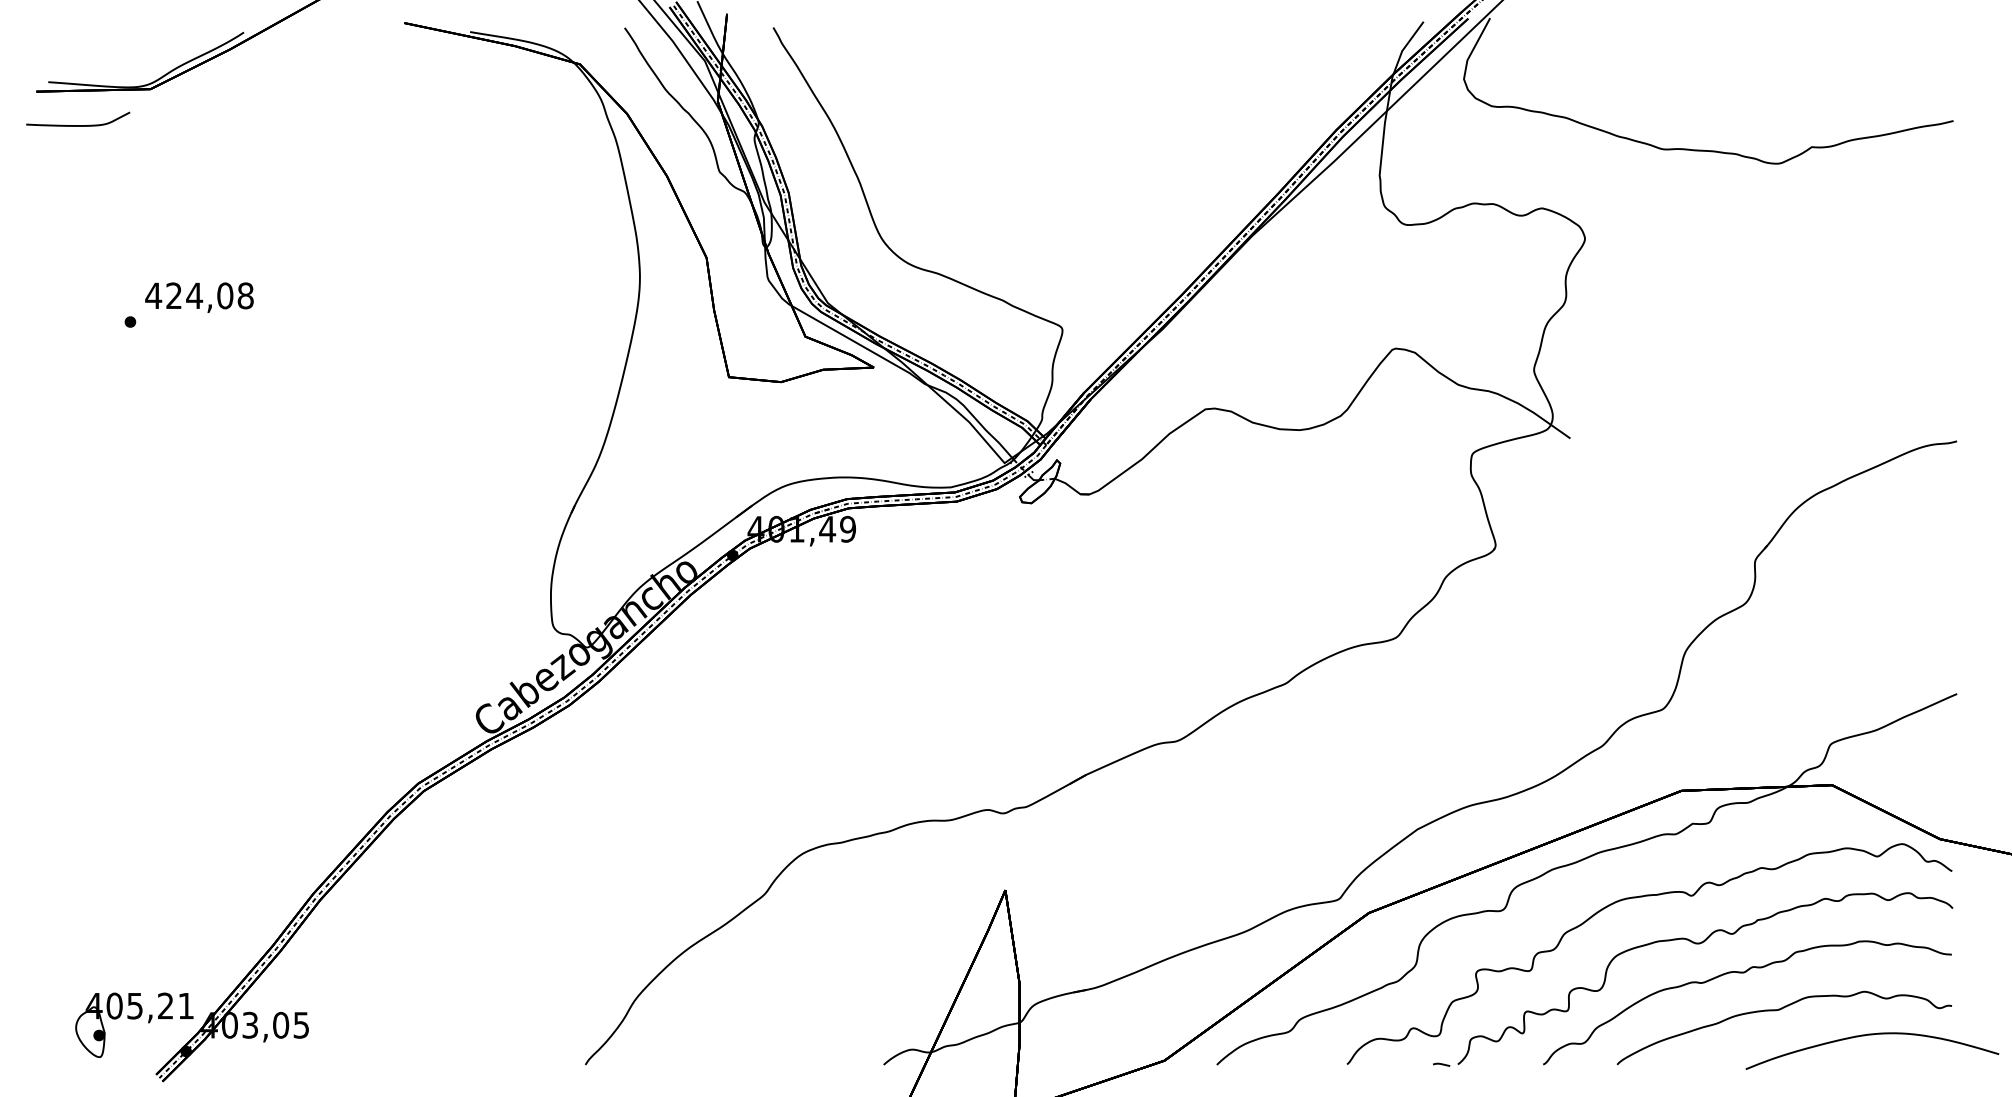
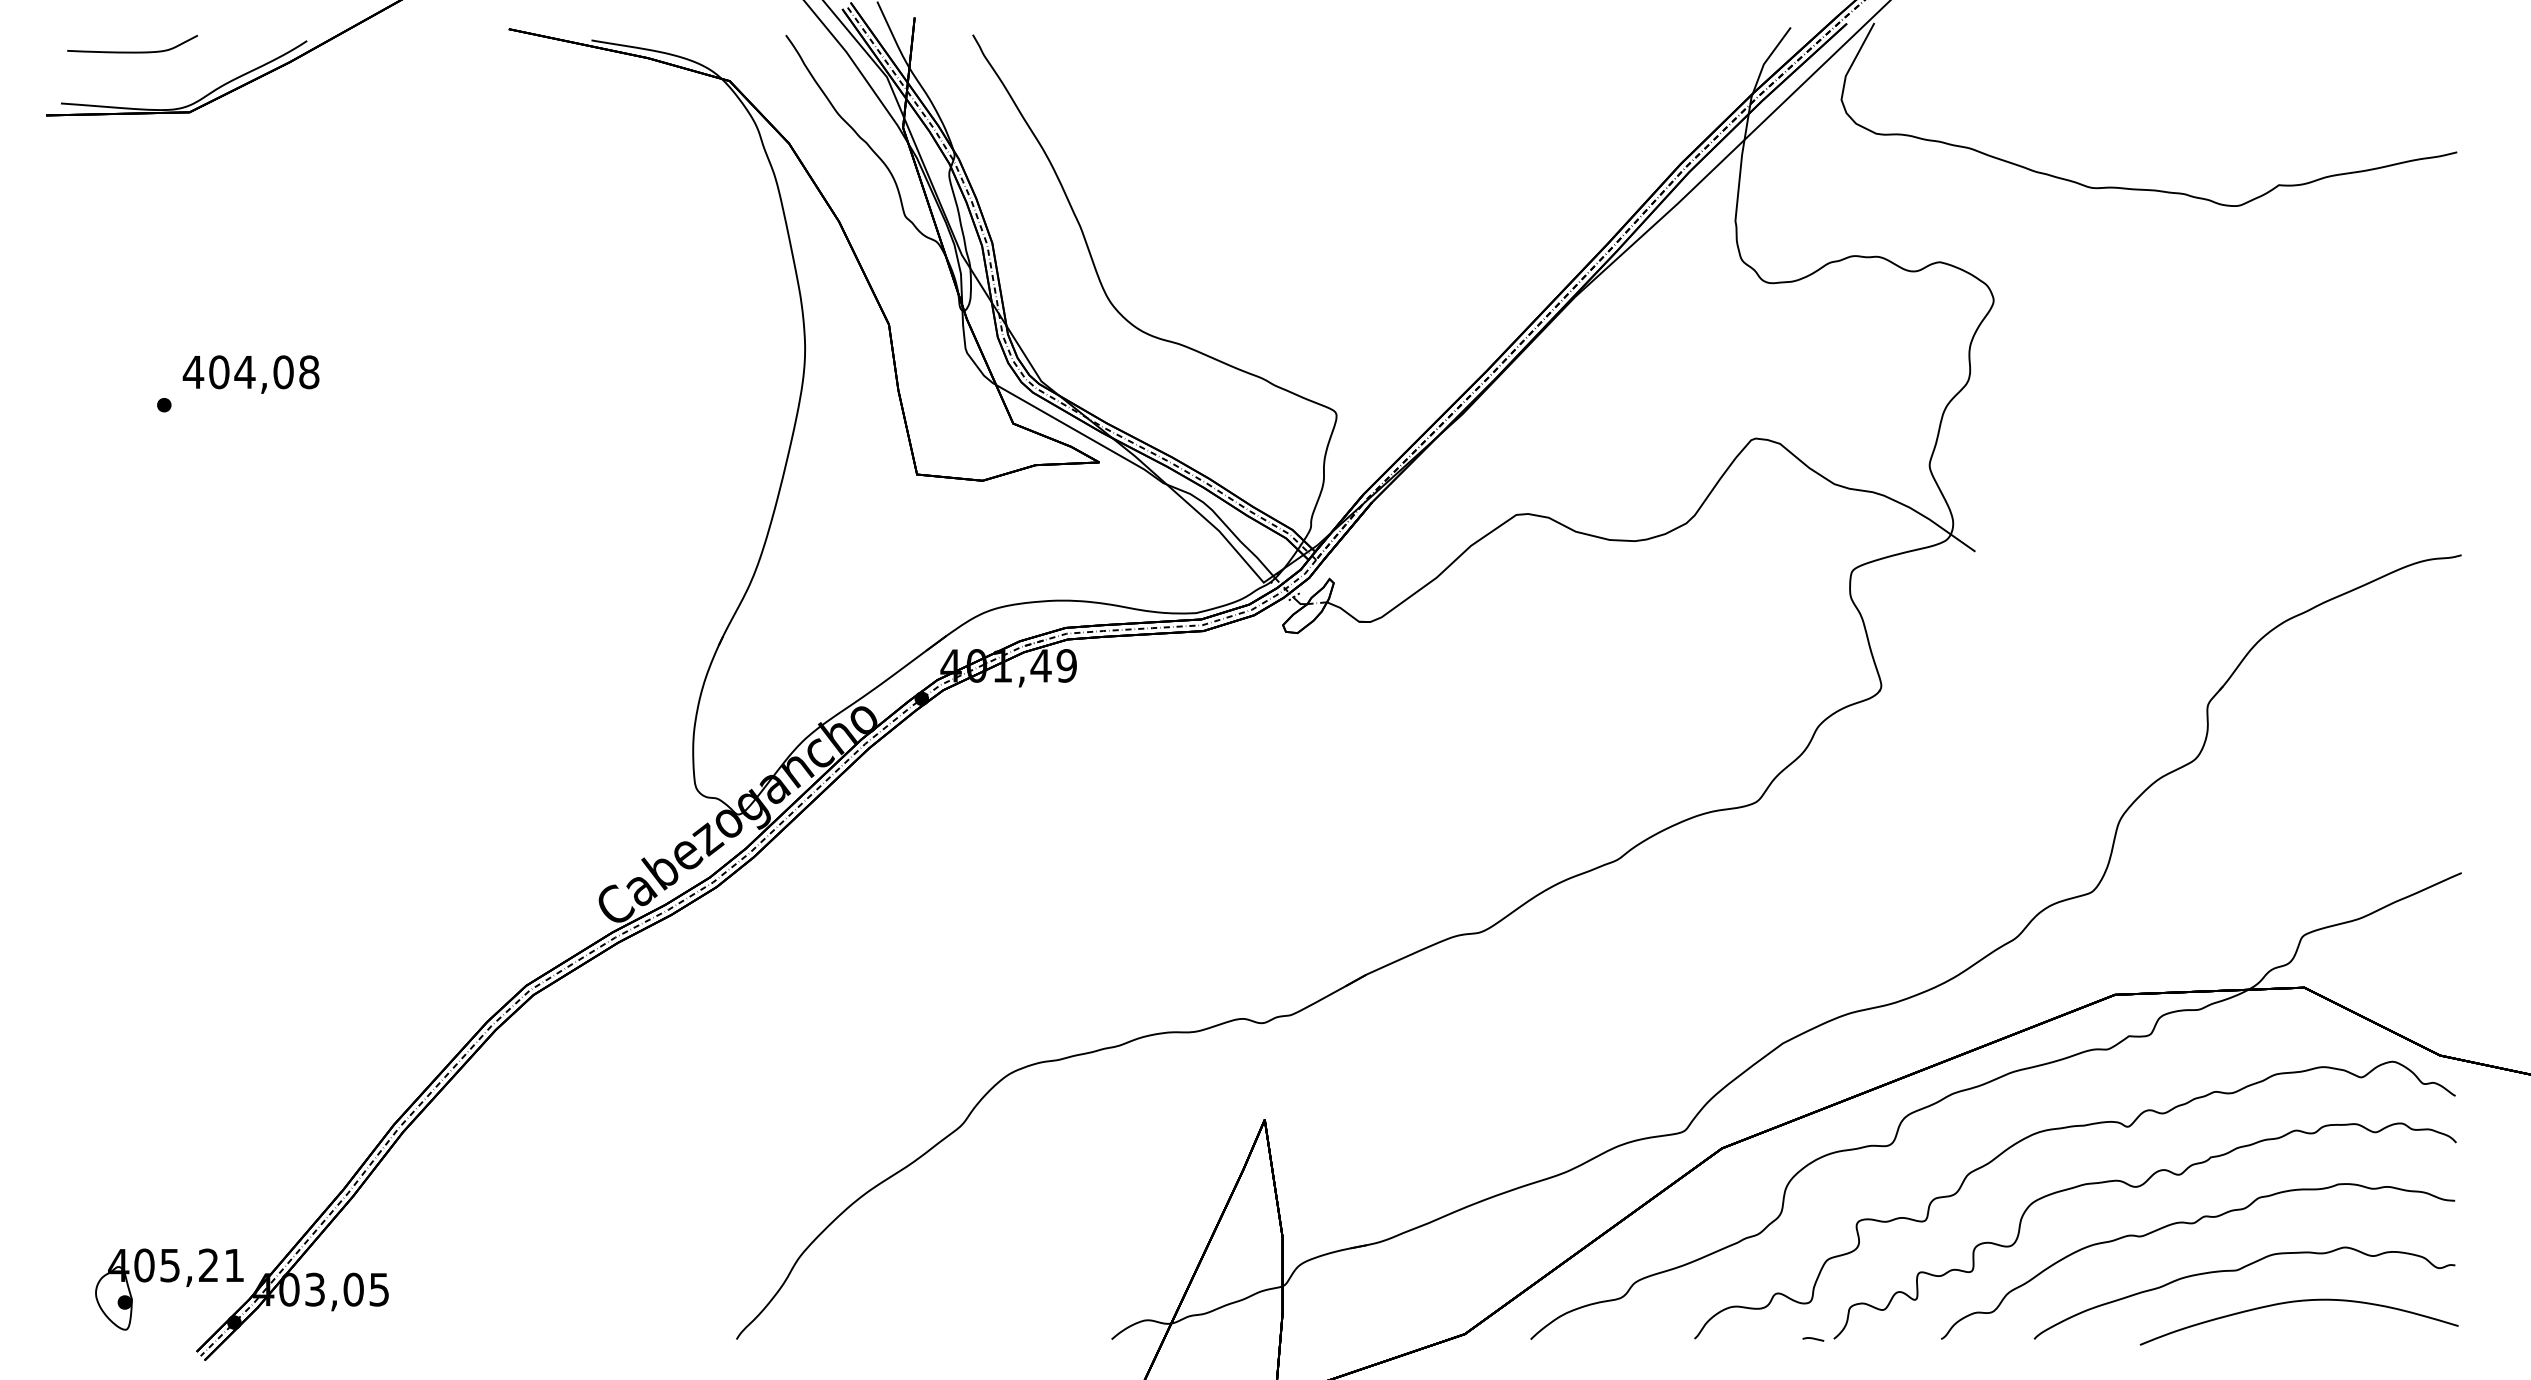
curve: (78, 125) -> (132, 51), moved
text: (174, 296) -> (219, 372), 424,08 -> 404,08
curve: (1871, 1035) -> (2297, 1302), moved

